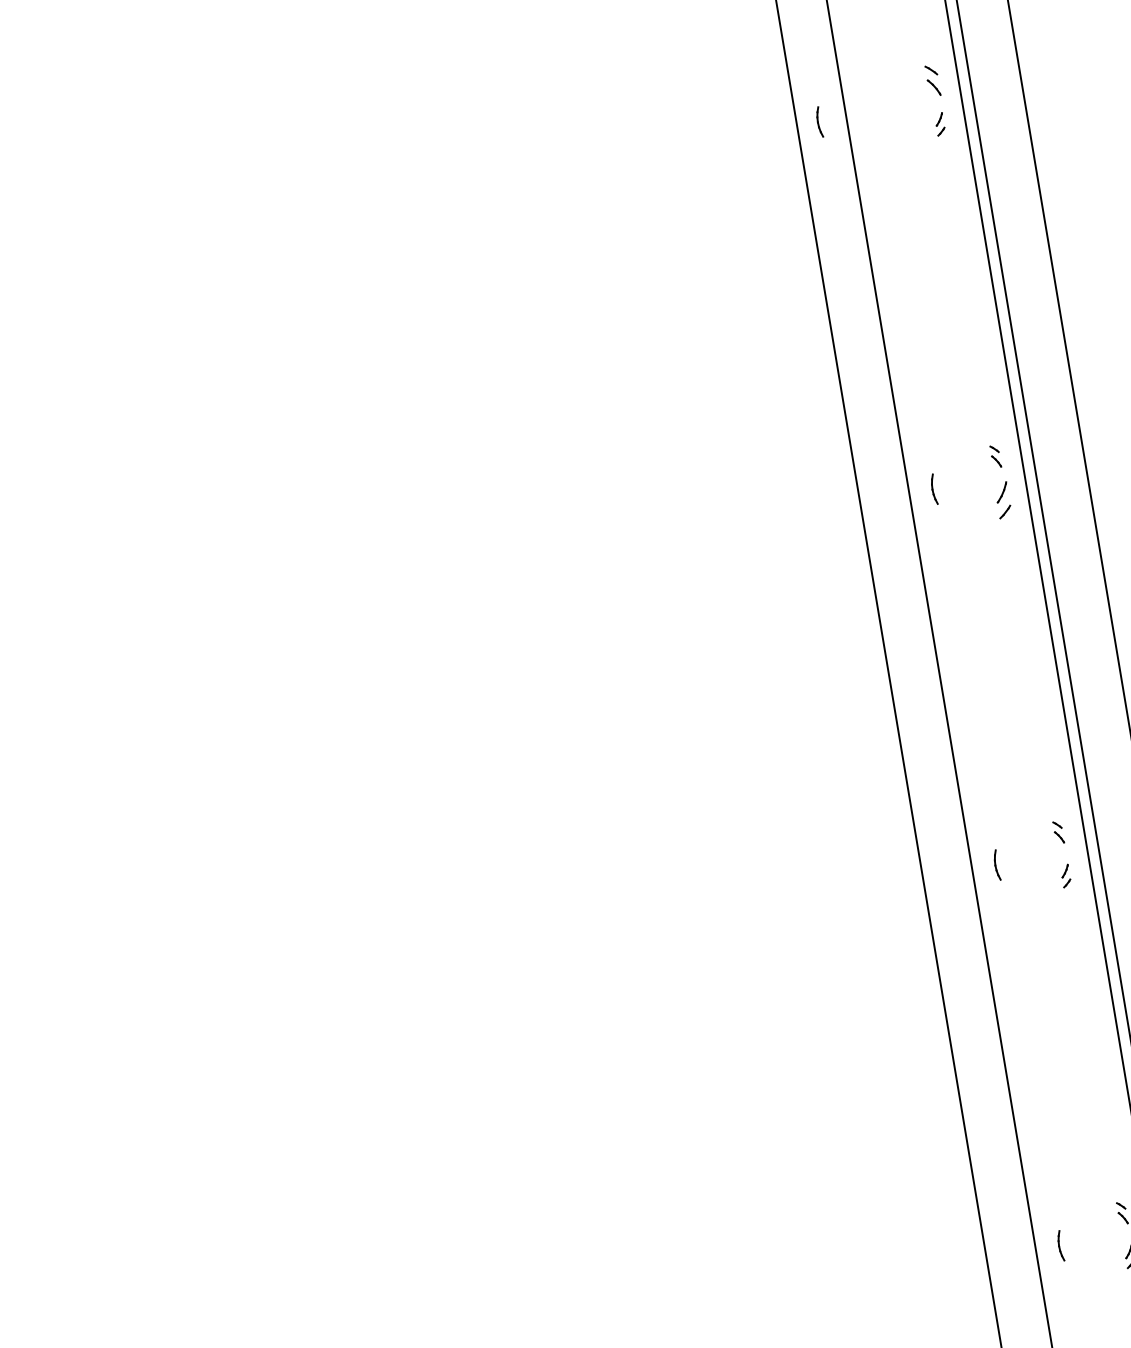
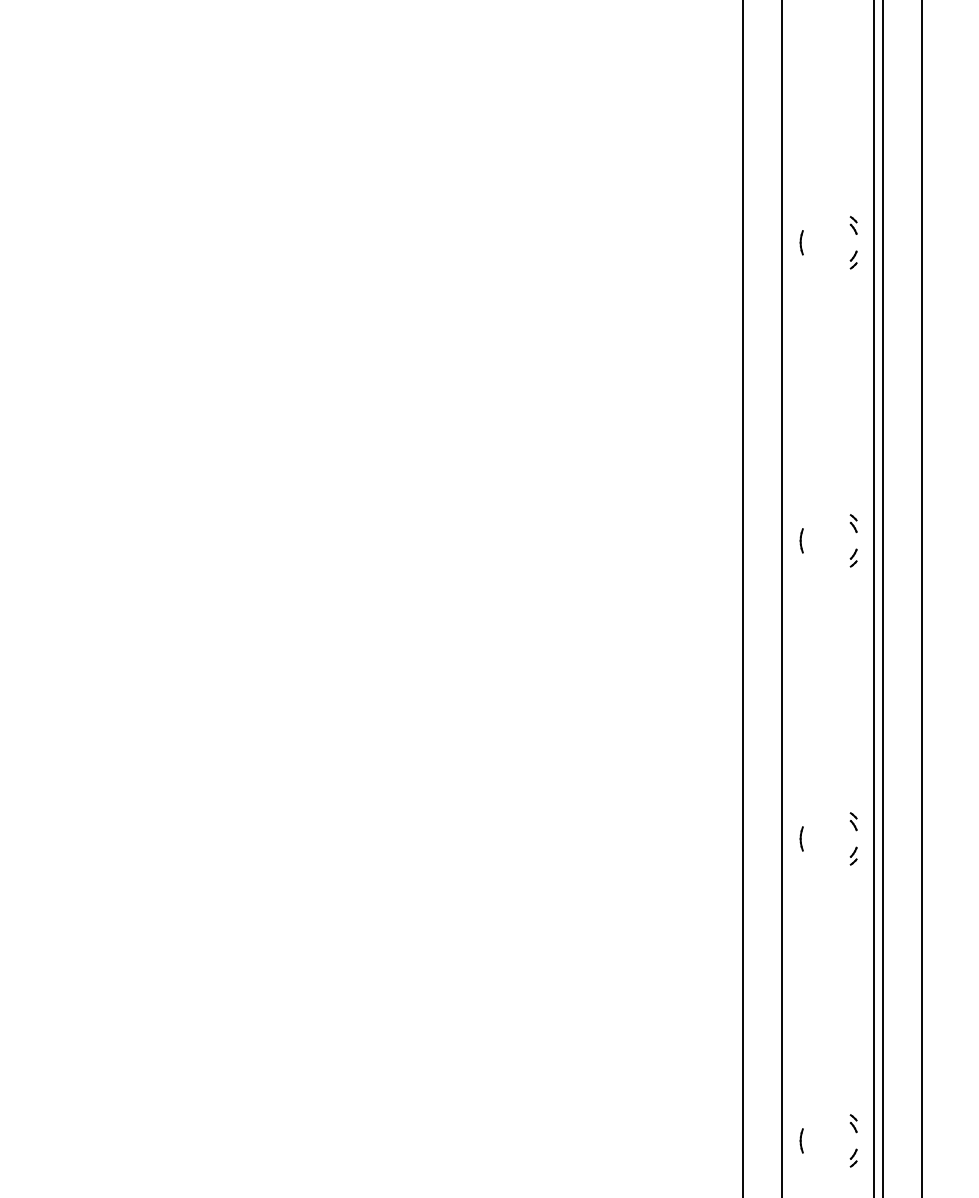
part: (932, 80) -> (853, 225), size x0.71
part: (818, 121) -> (801, 242), moved
part: (1002, 499) -> (853, 557), size x0.62

